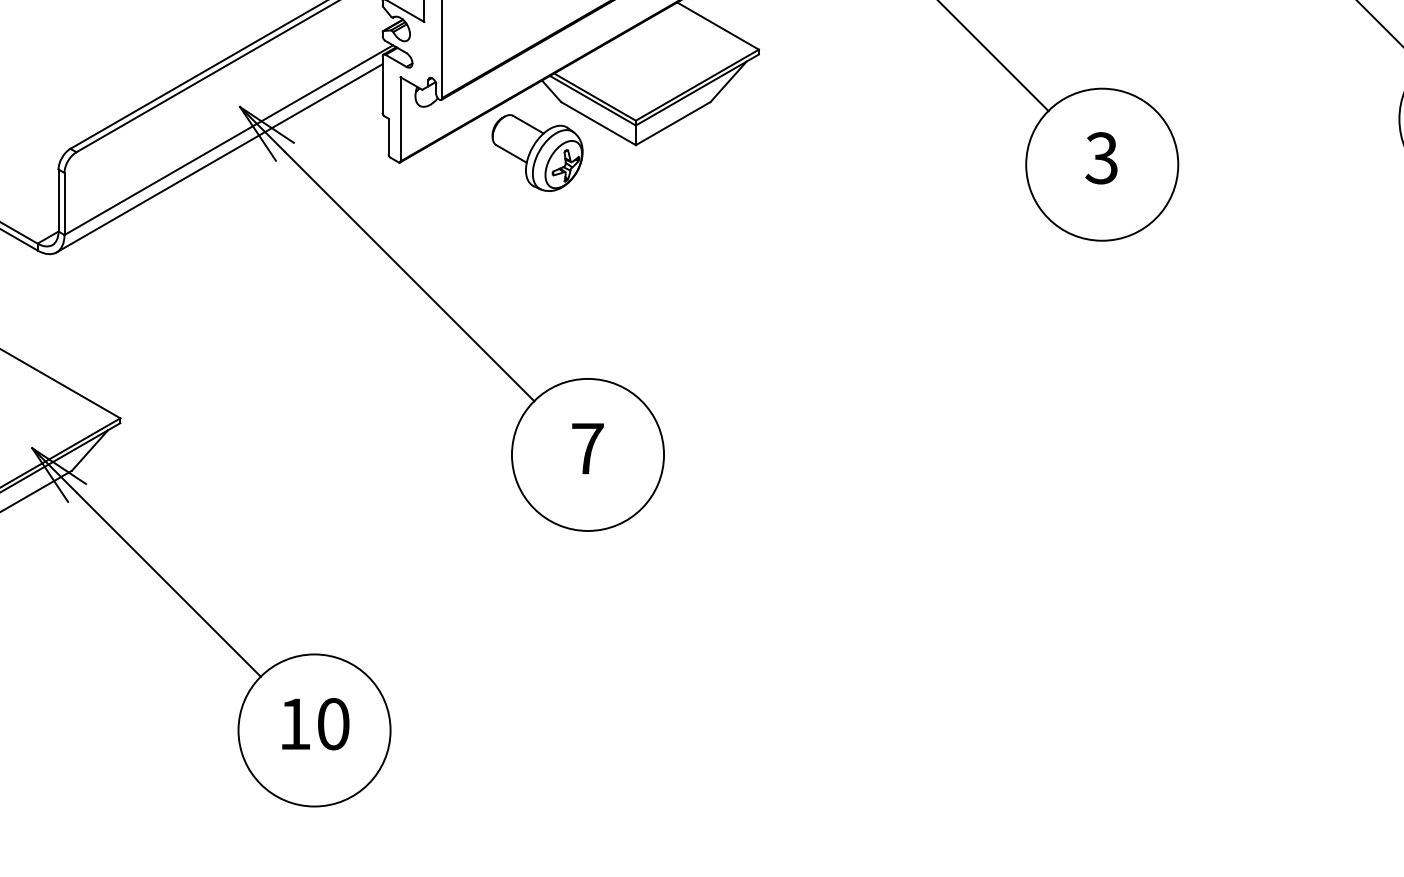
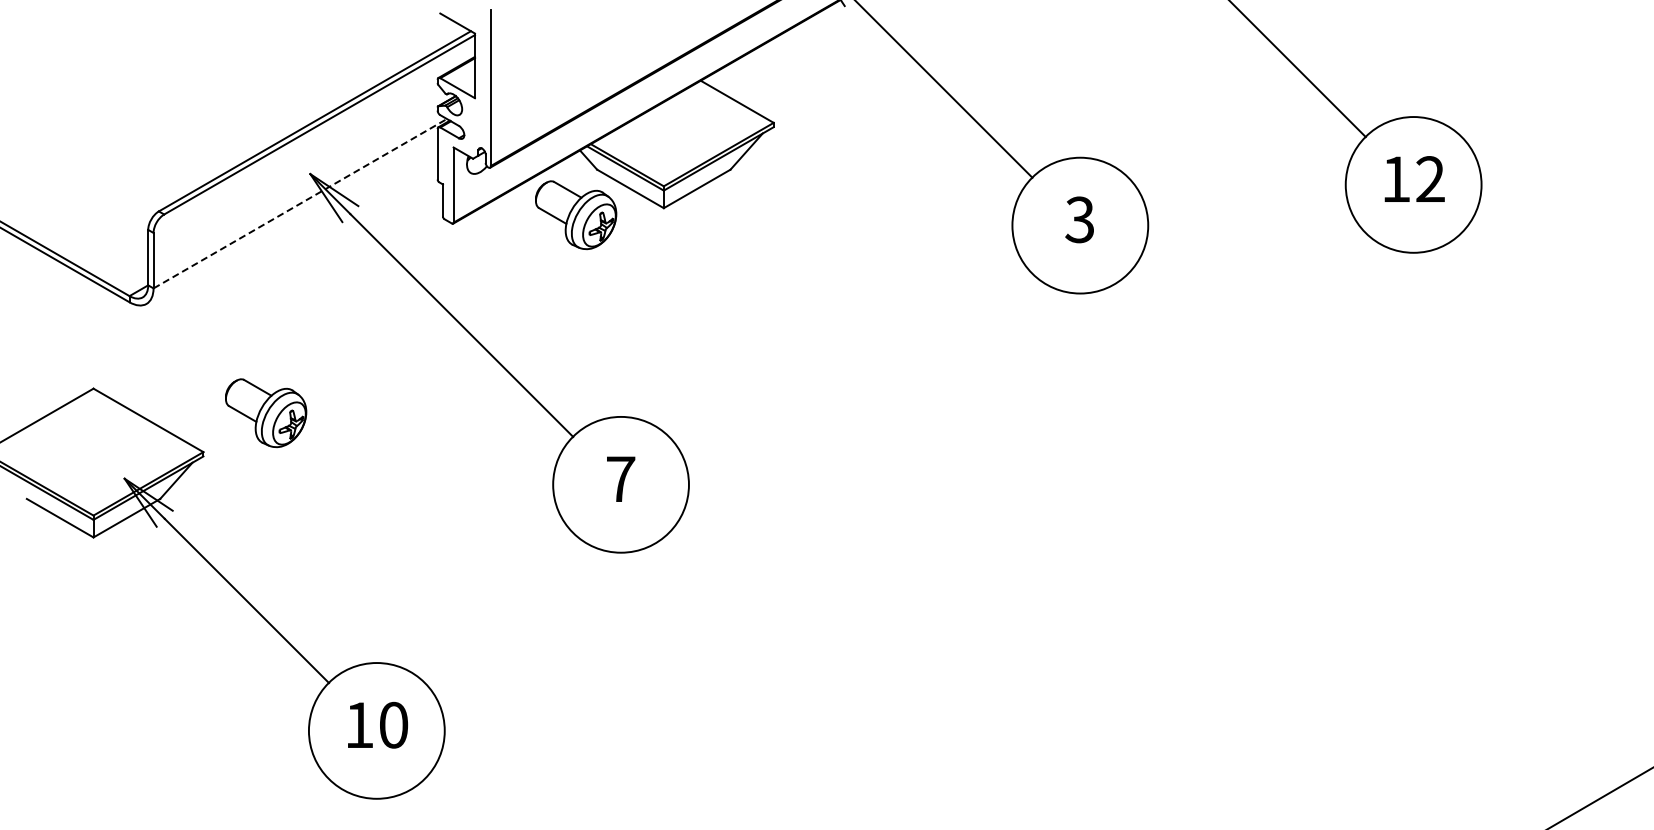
line: (229, 139) -> (300, 203), solid -> dashed
line: (218, 157) -> (291, 219), removed
part: (190, 375) -> (266, 413), added

